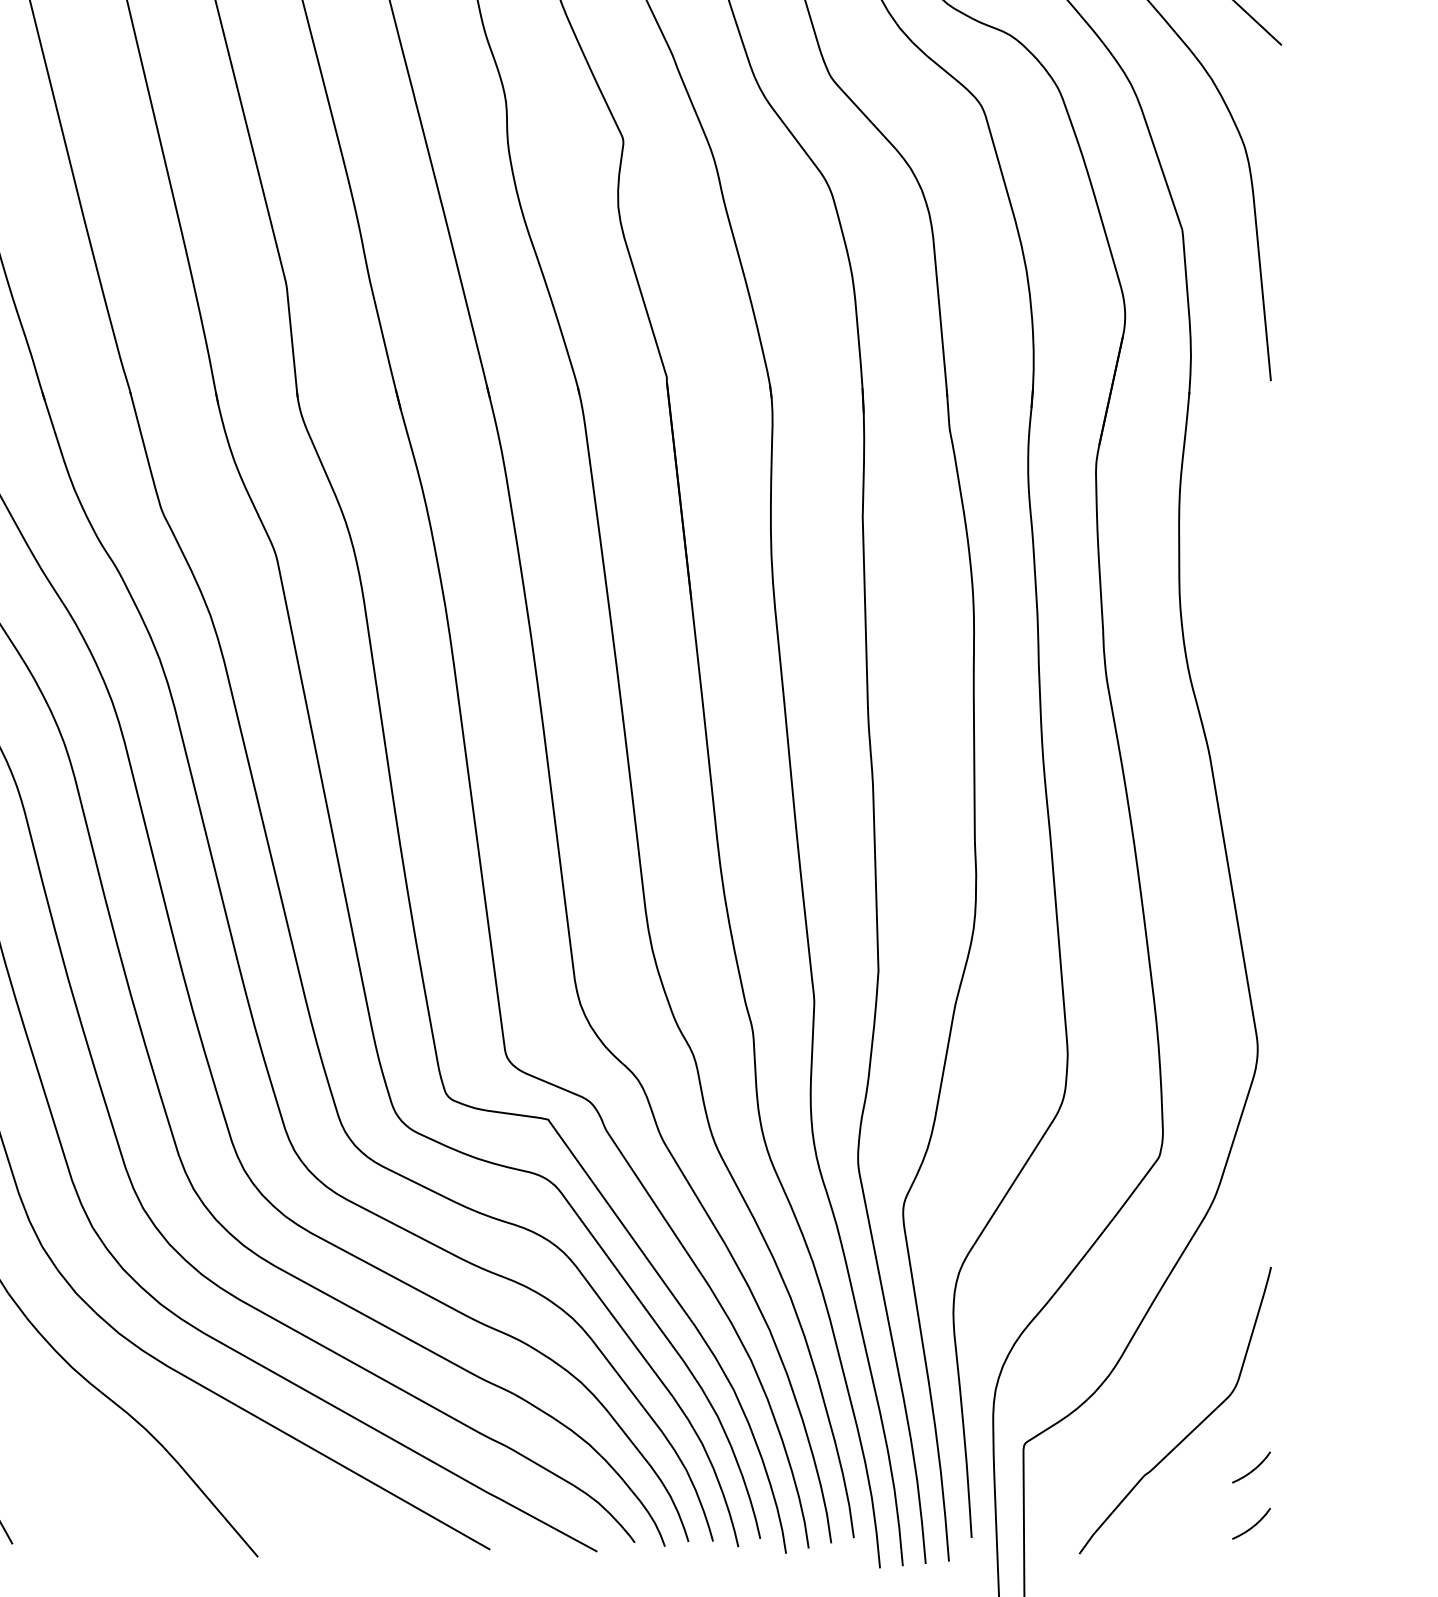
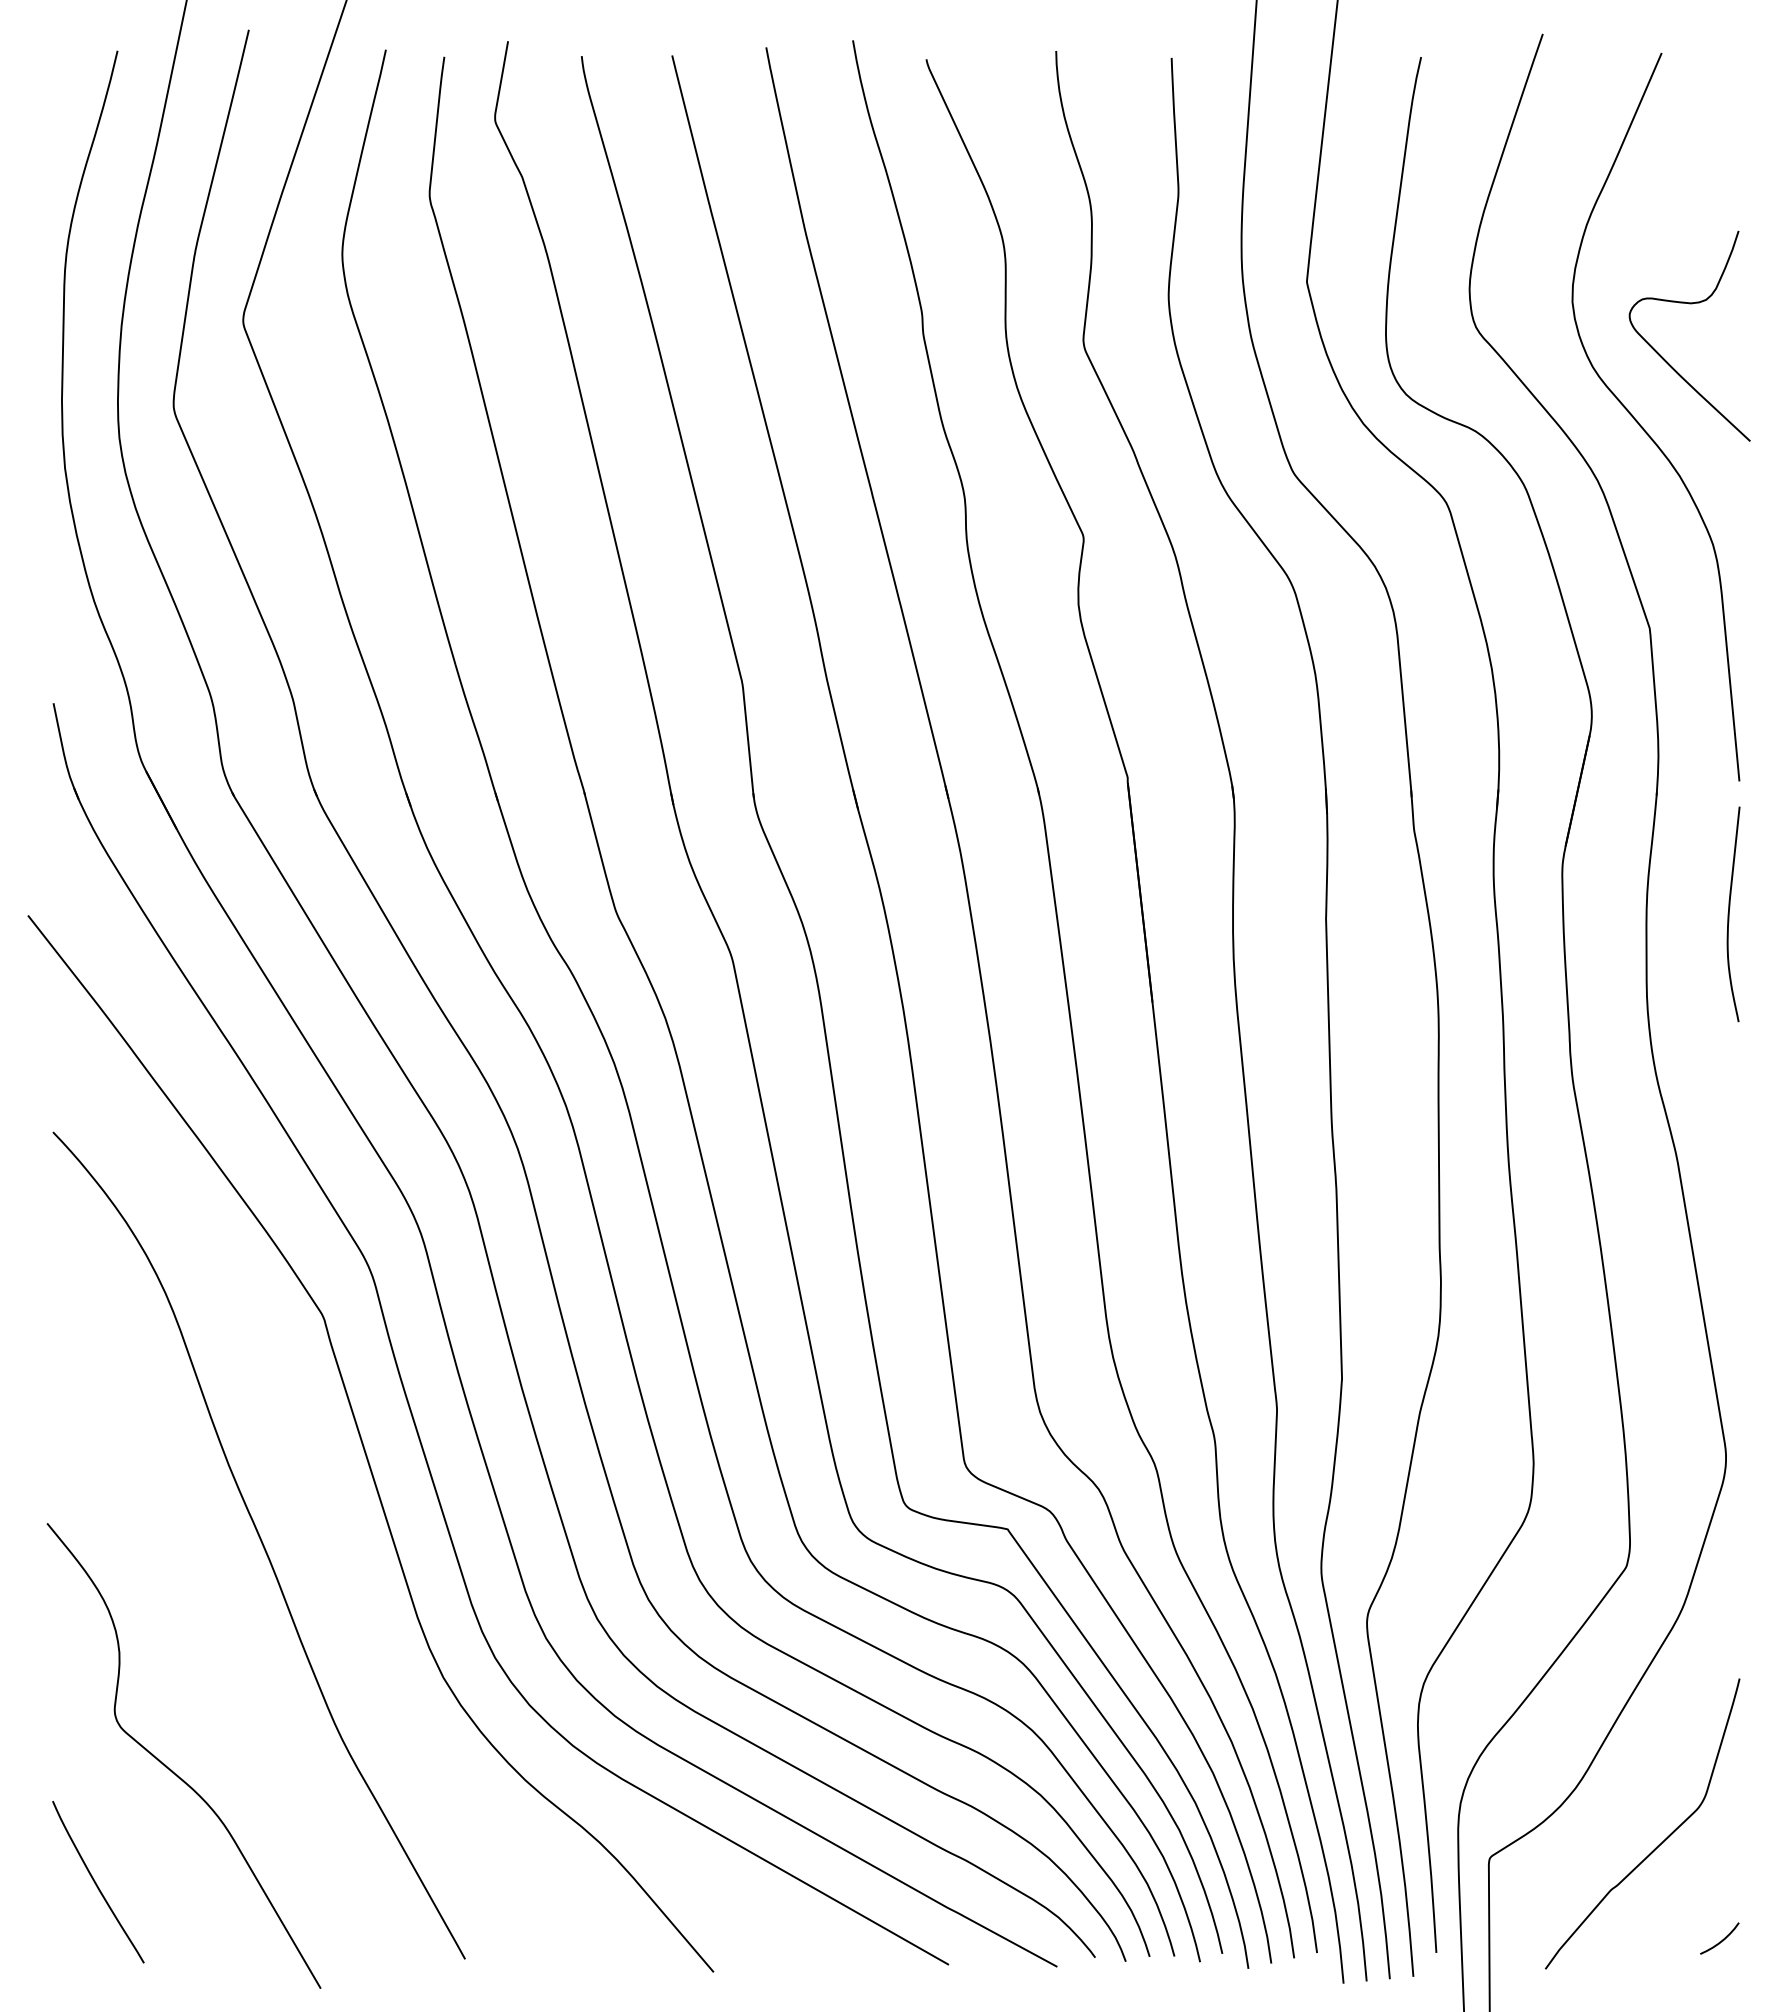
curve: (1261, 512) -> (1729, 914), added
curve: (1253, 1469) -> (1721, 1883), removed

